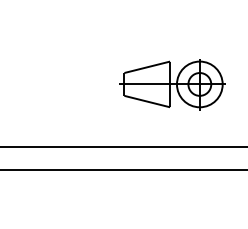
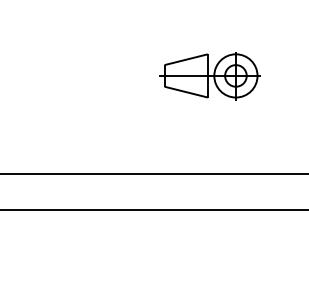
part: (172, 84) -> (210, 75), size x0.6

